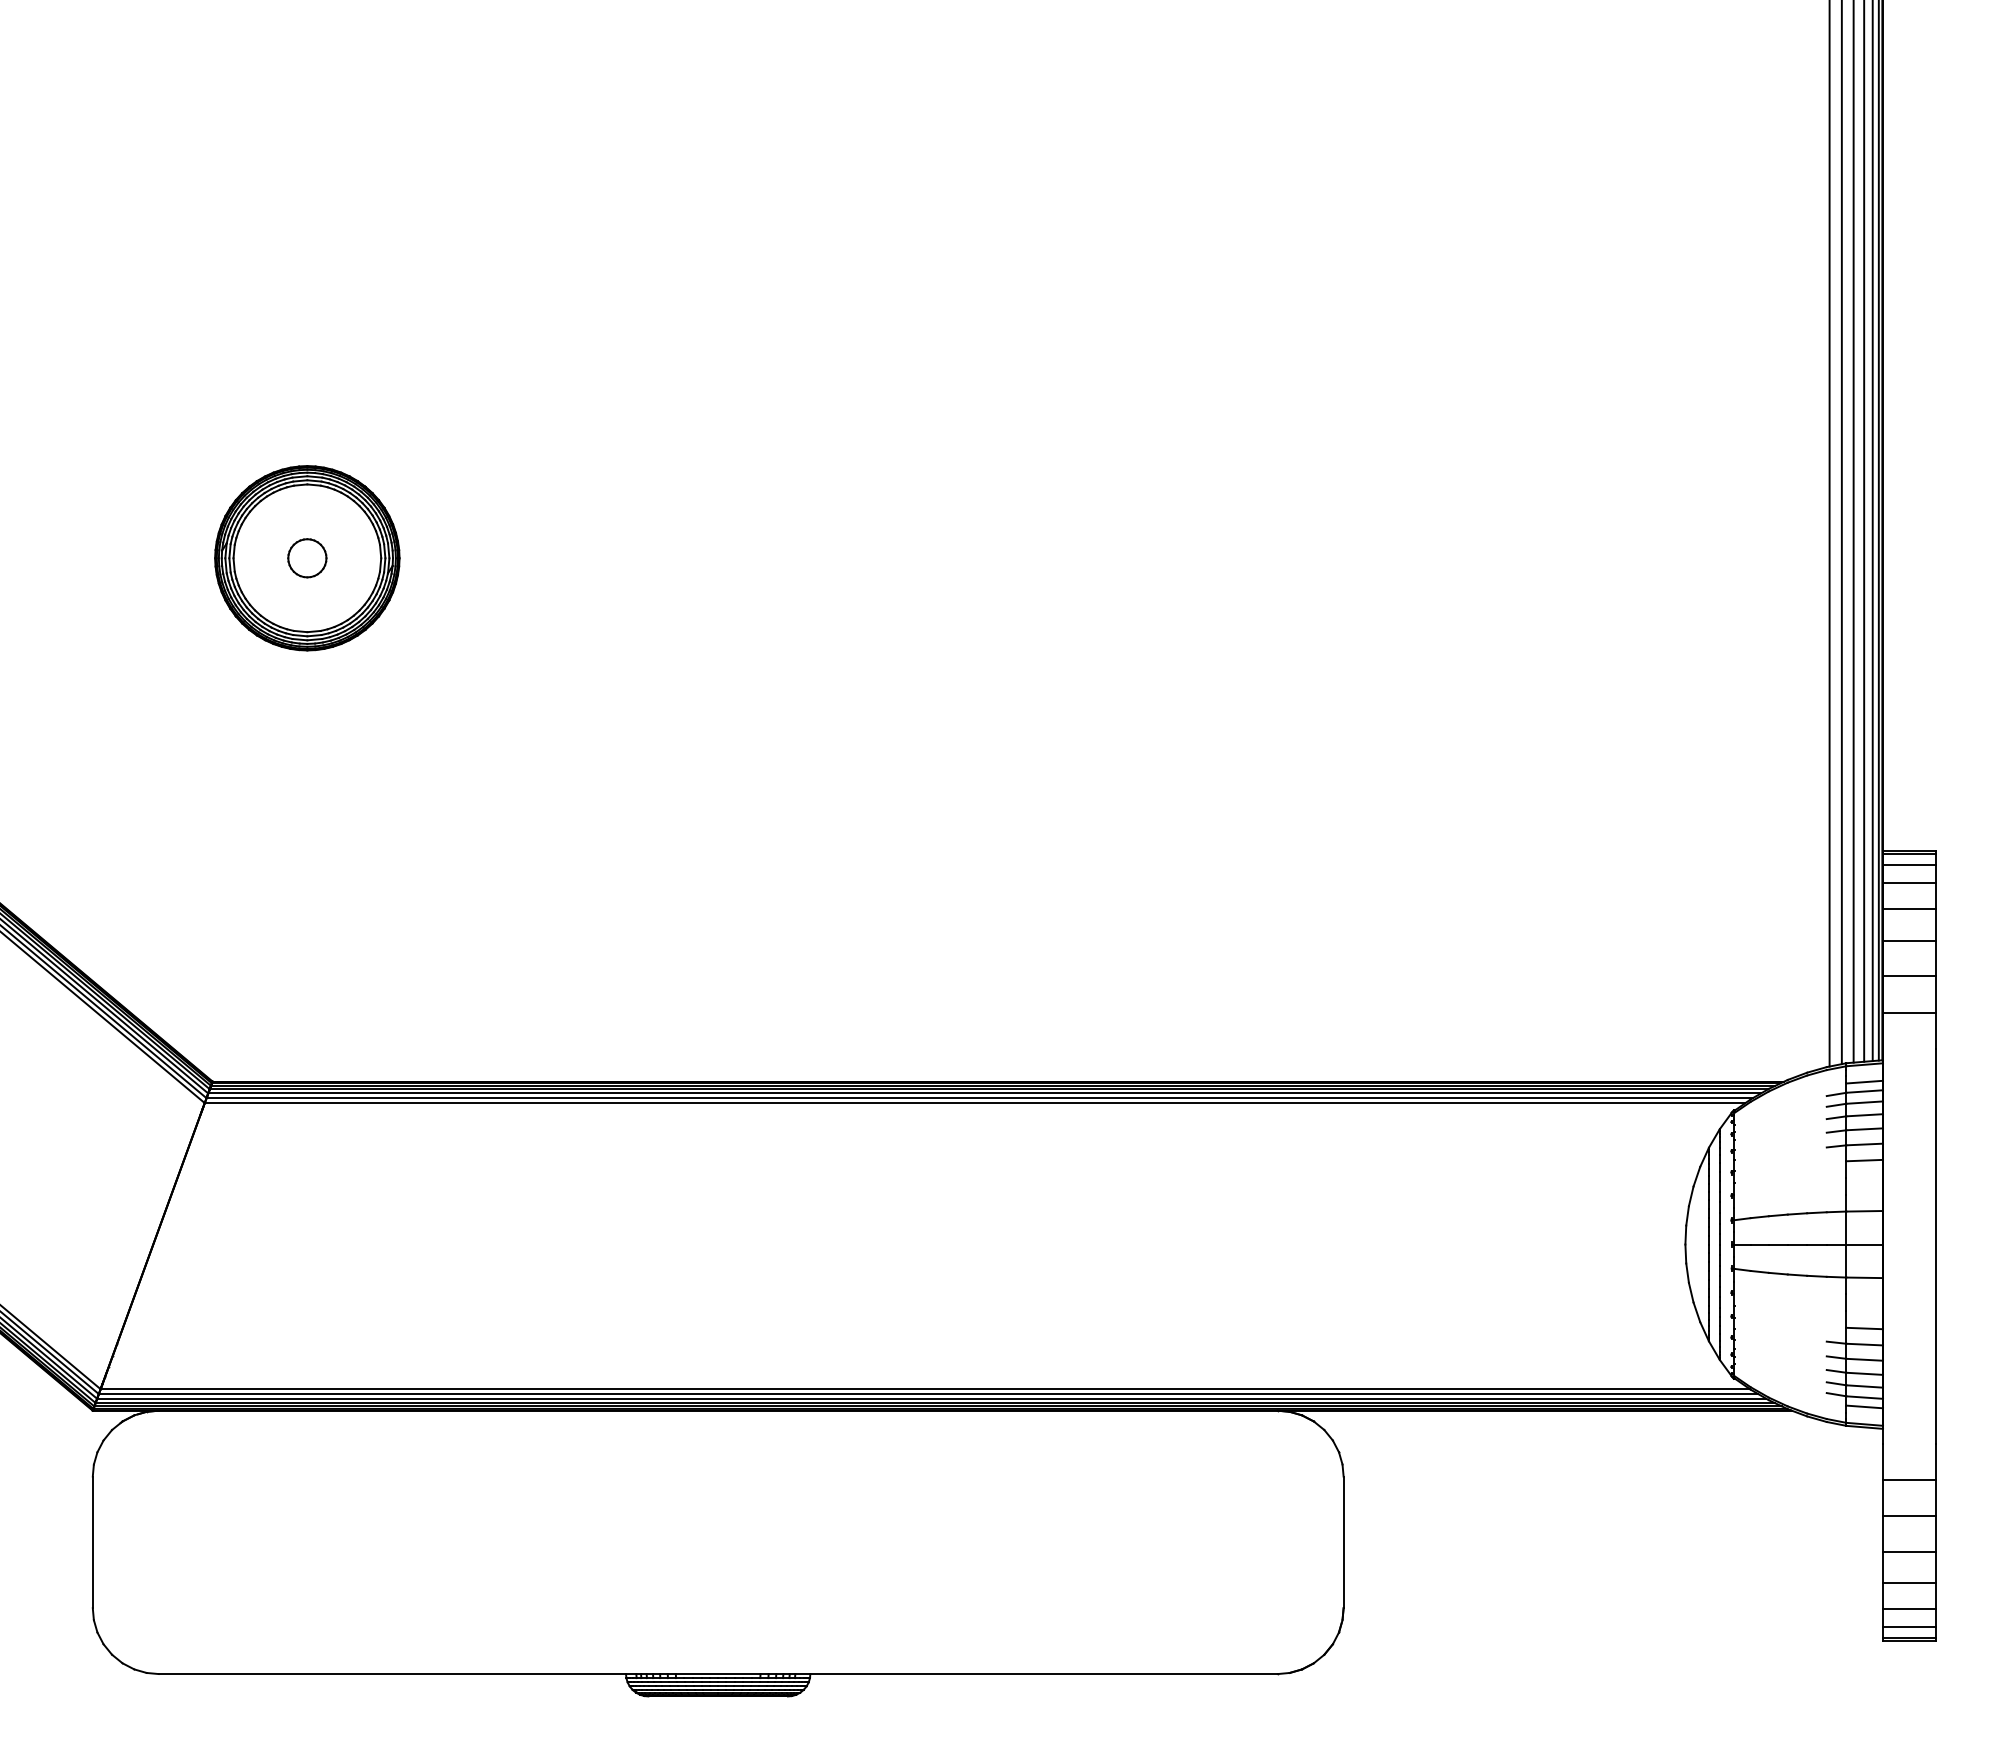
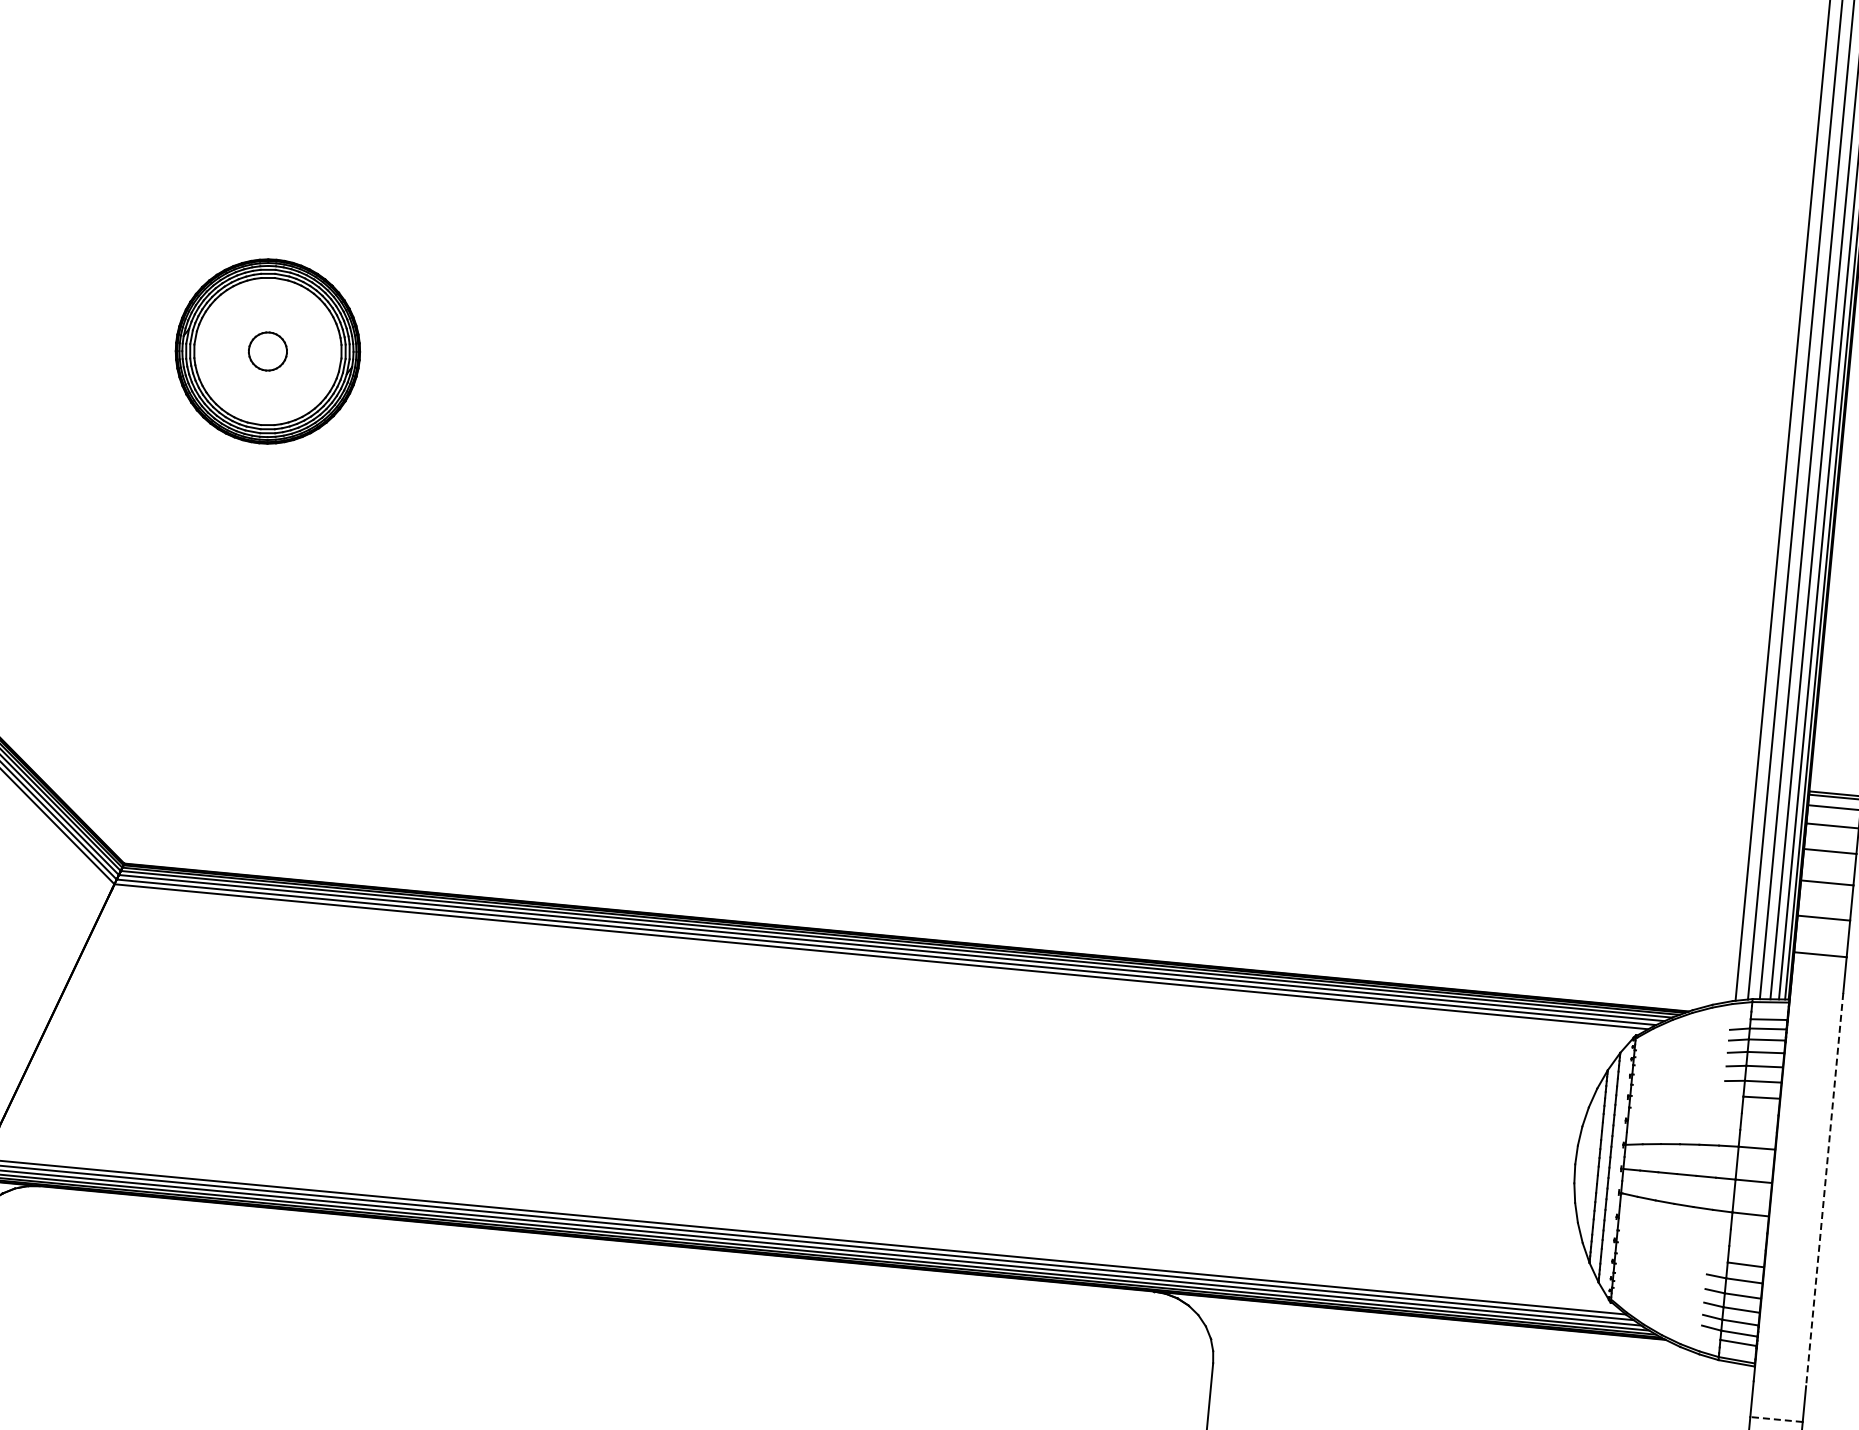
line: (1936, 1246) -> (1825, 1189), solid -> dashed
line: (1909, 1479) -> (1776, 1419), solid -> dashed

